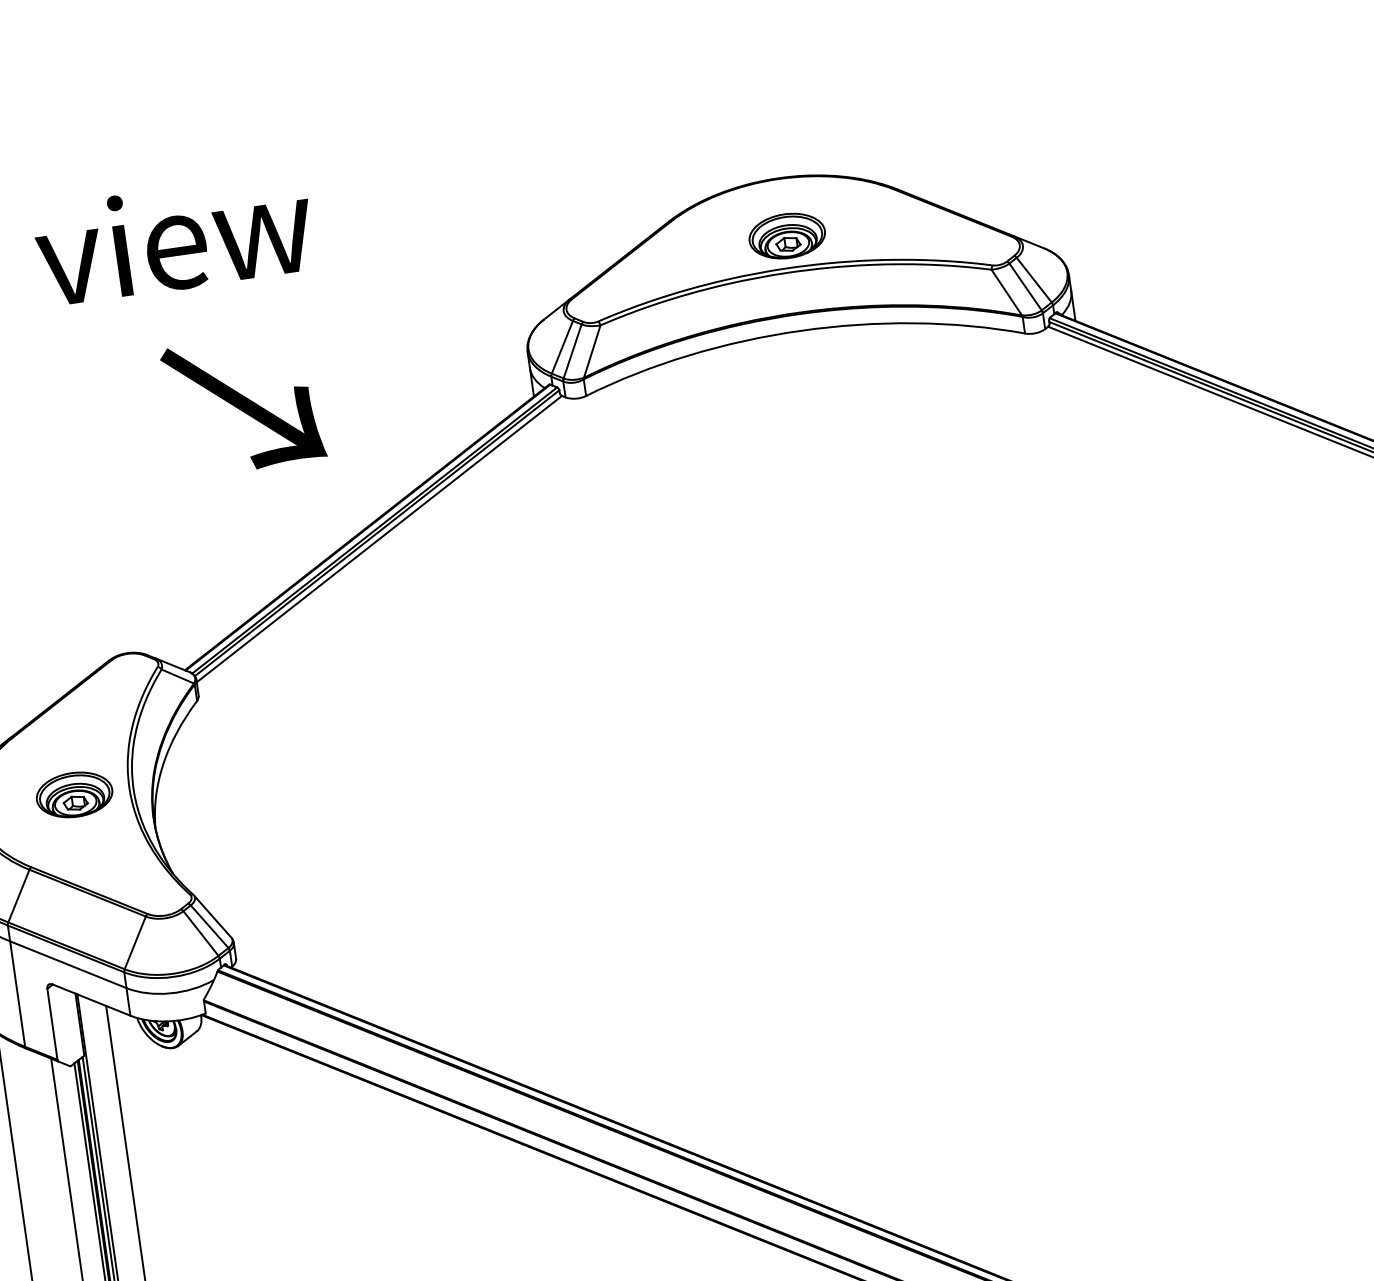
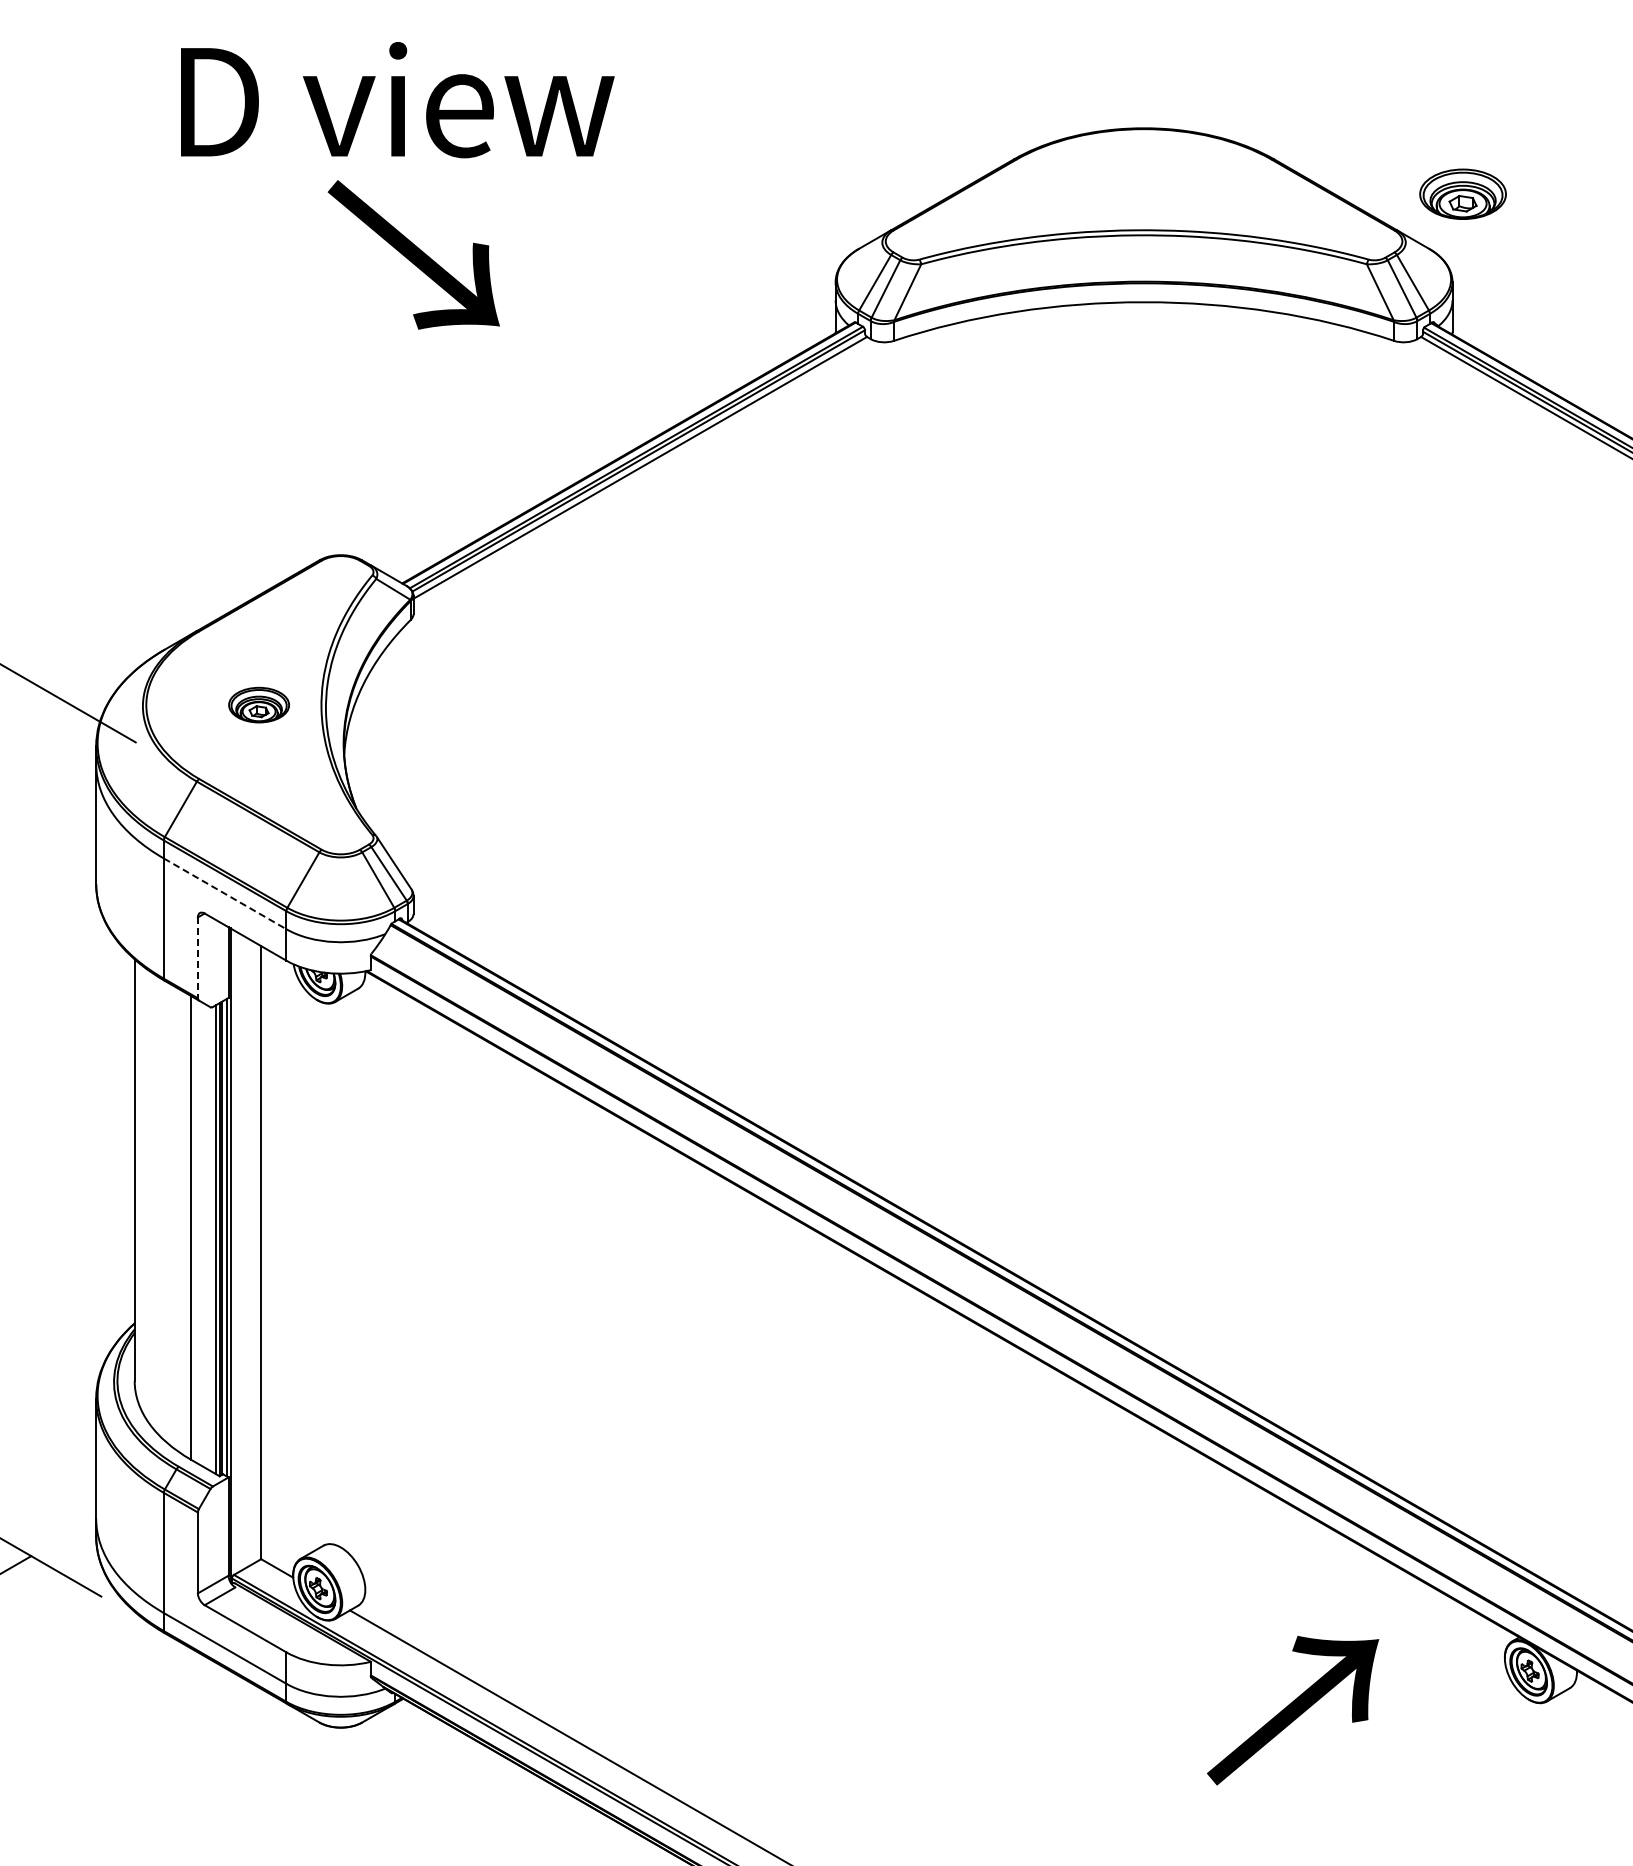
part: (786, 235) -> (1462, 193), moved
text: (243, 404) -> (413, 254), moved
part: (73, 794) -> (258, 704), size x0.7
line: (68, 964) -> (225, 893), solid -> dashed
line: (52, 1024) -> (197, 958), solid -> dashed

